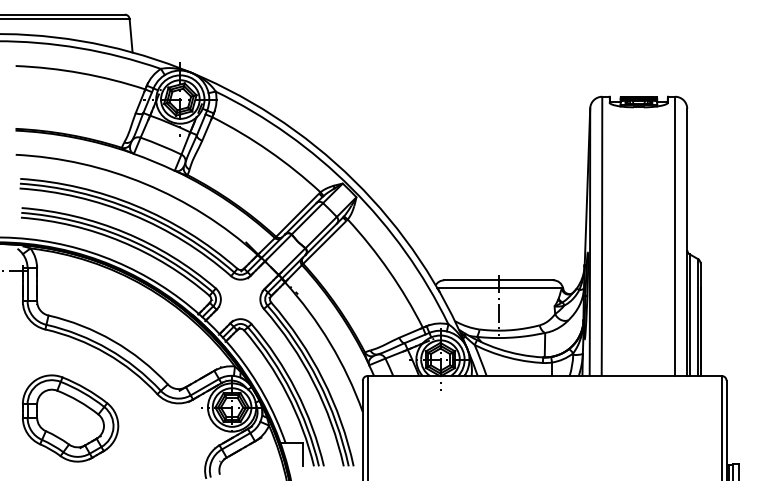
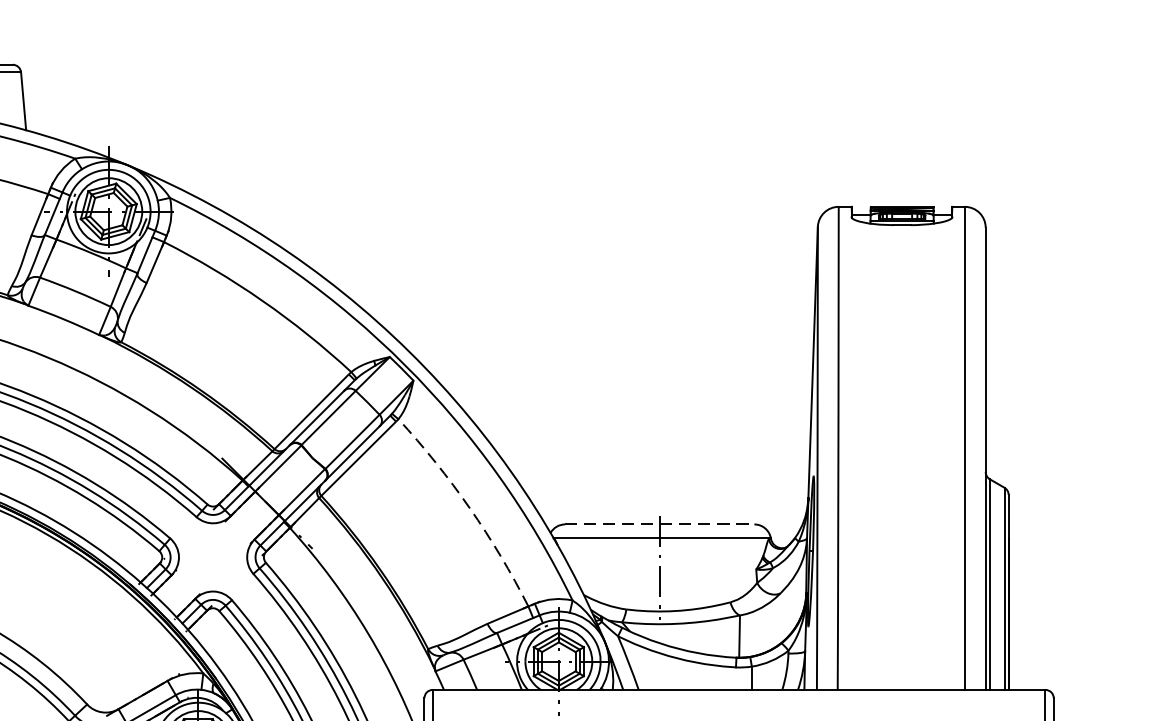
arc: (389, 271) -> (470, 509), solid -> dashed
line: (498, 280) -> (659, 524), solid -> dashed

